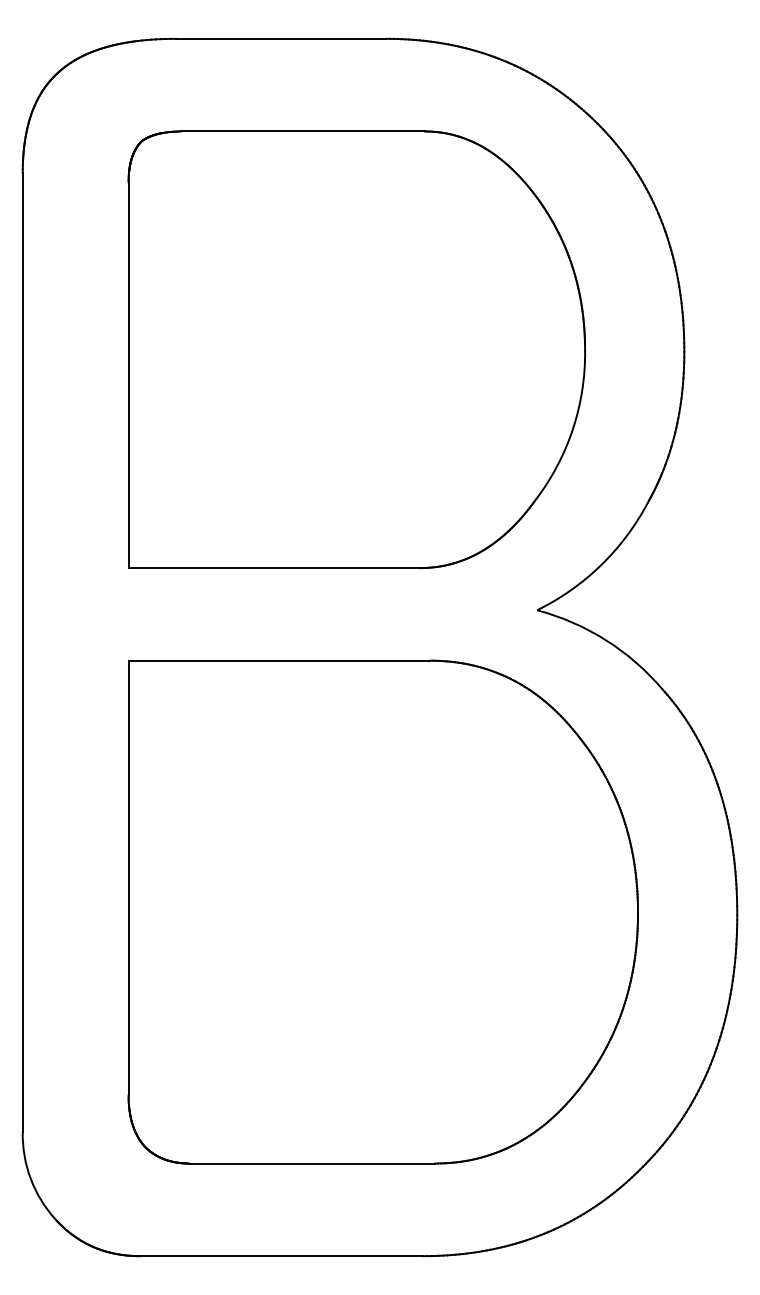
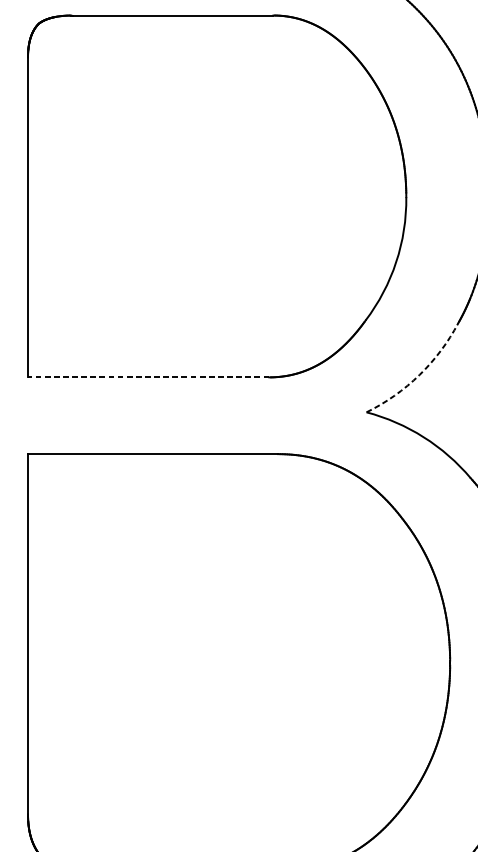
arc: (601, 565) -> (419, 375), solid -> dashed
line: (274, 568) -> (148, 377), solid -> dashed

